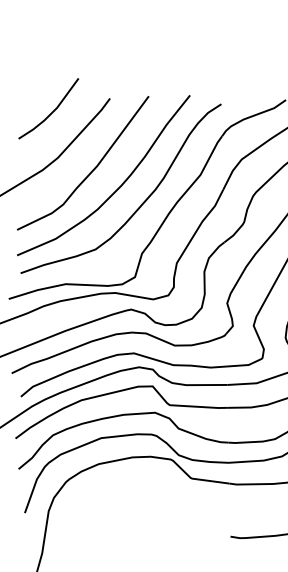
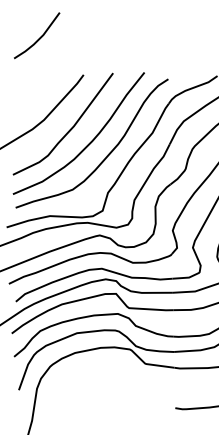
line: (51, 111) -> (39, 37), moved

